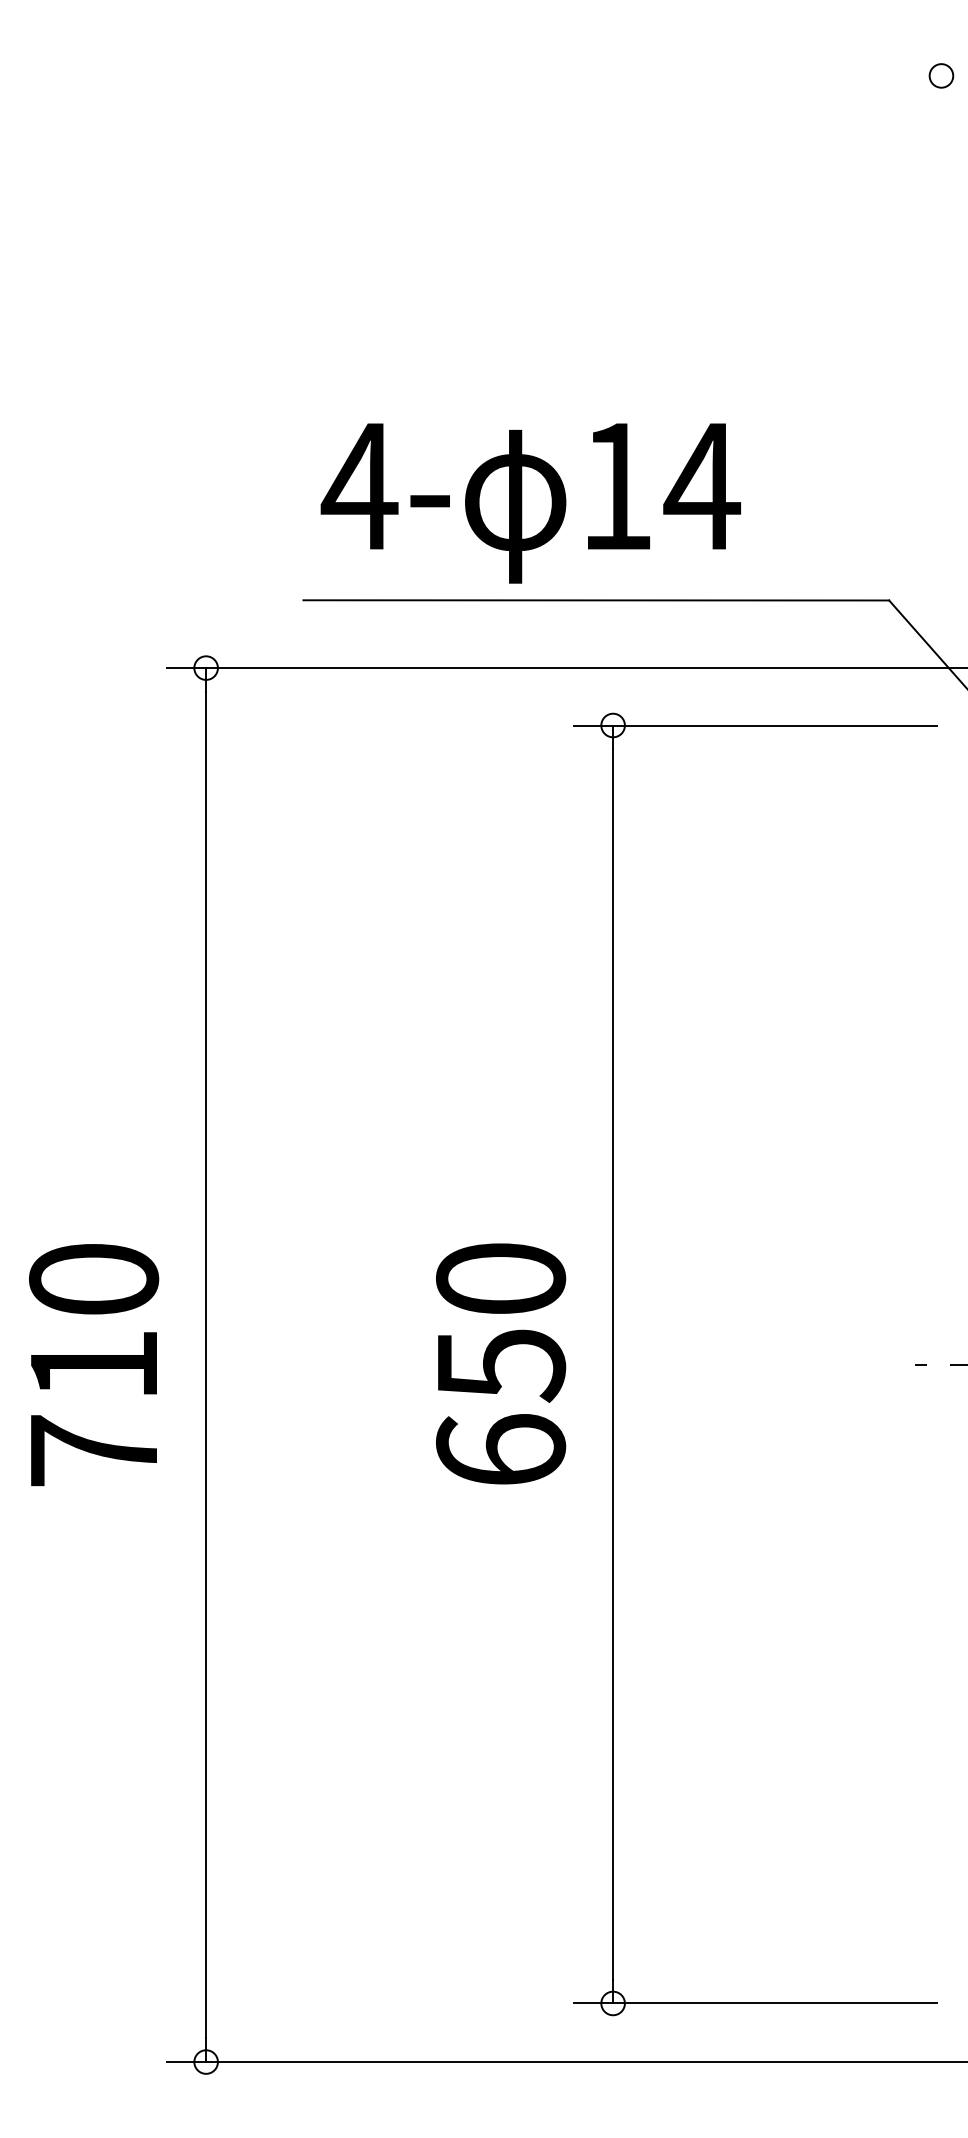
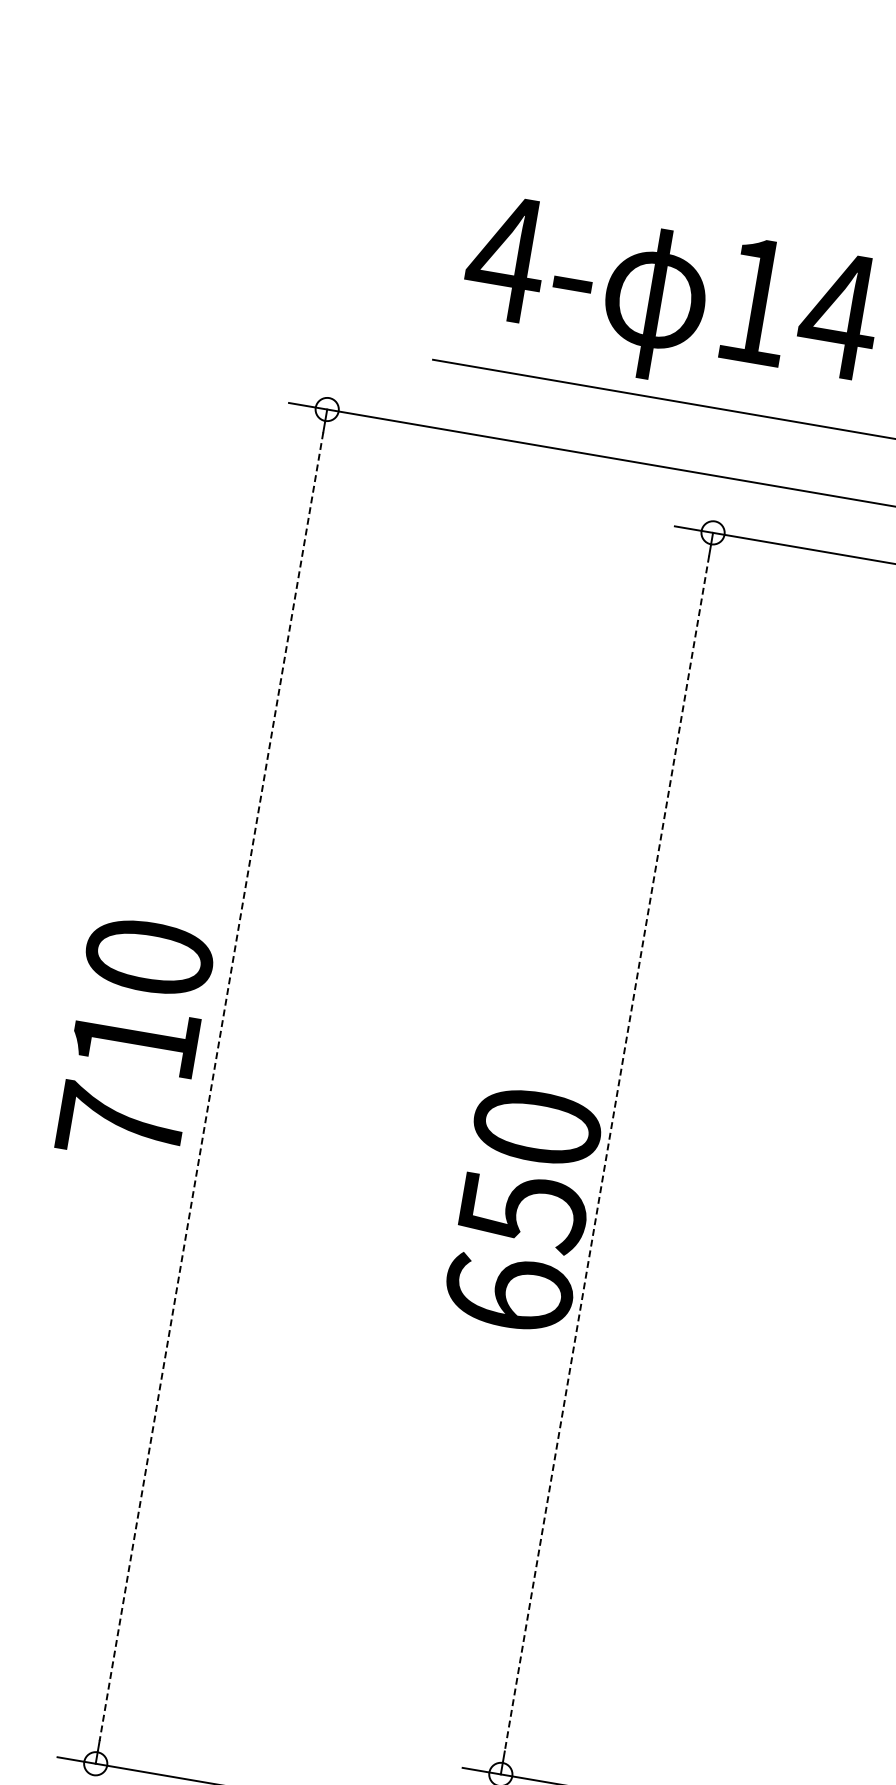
text: (501, 1363) -> (523, 1209), moved
text: (94, 1365) -> (135, 1041), moved
line: (206, 1365) -> (211, 1087), solid -> dashed
line: (613, 1365) -> (607, 1154), solid -> dashed

